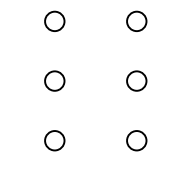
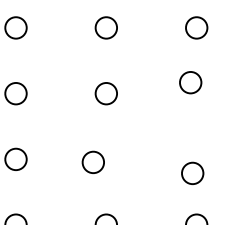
part: (136, 80) -> (190, 82), moved
part: (54, 139) -> (92, 161), moved
part: (136, 139) -> (192, 172), moved

